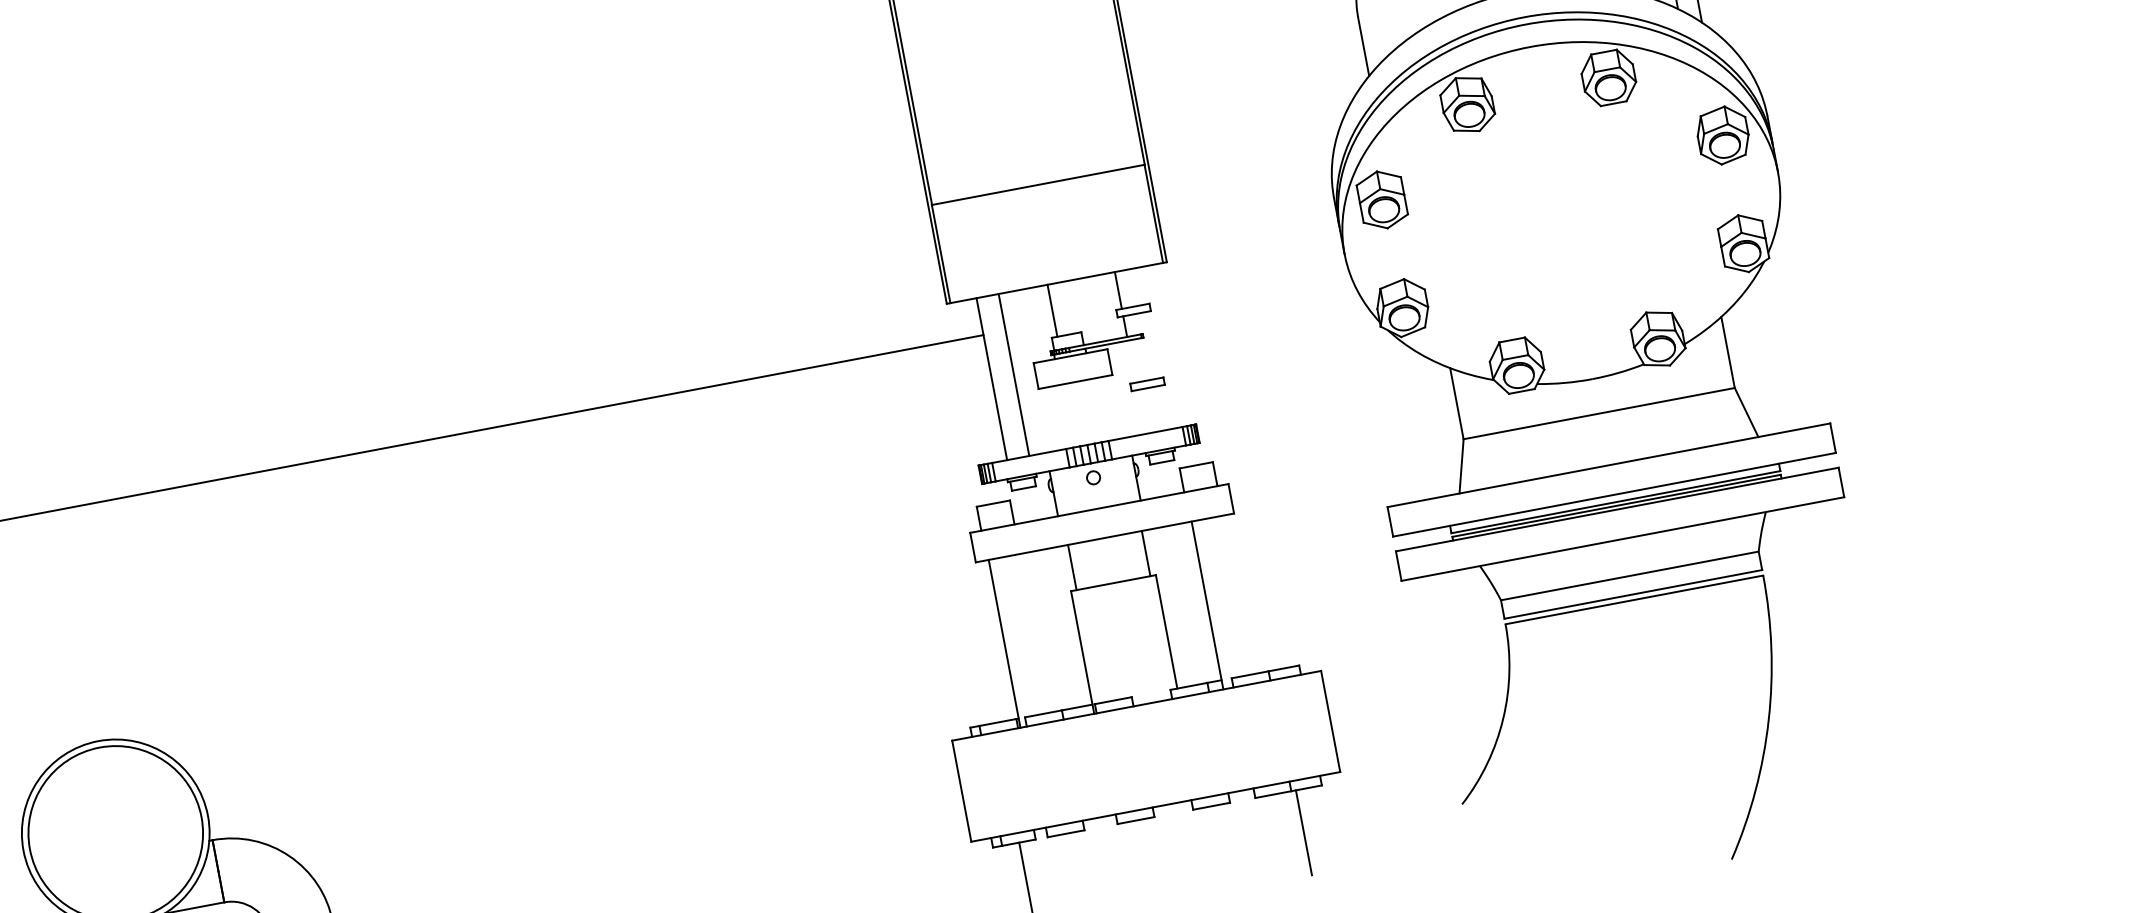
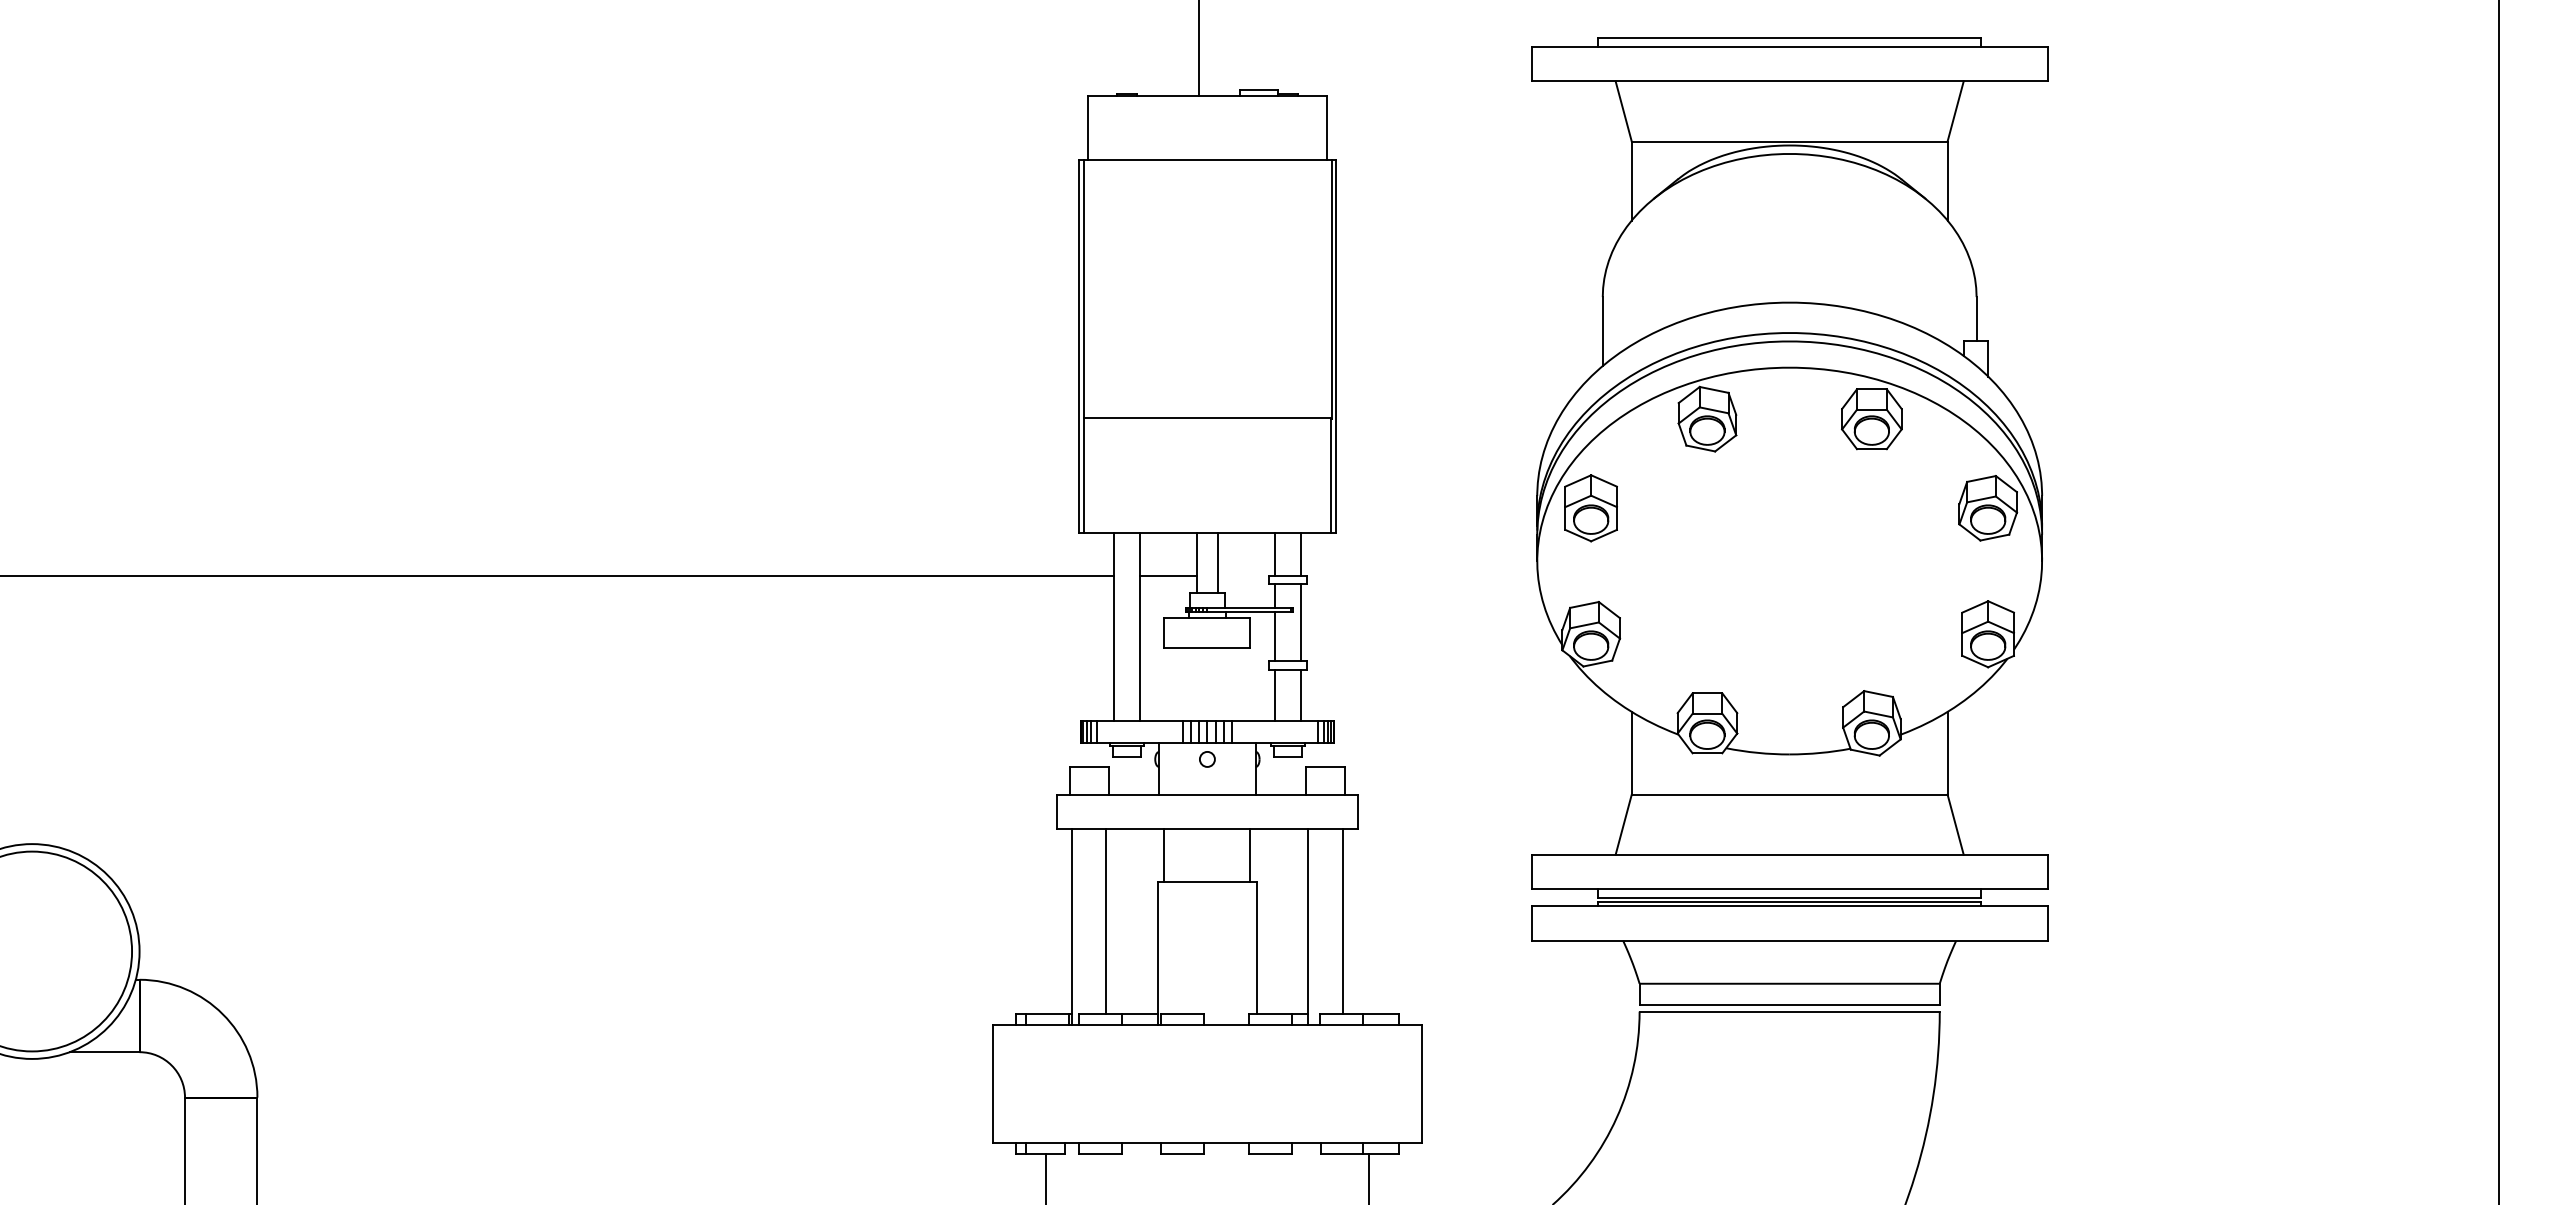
line: (1140, 285) -> (1300, 553), added
line: (1071, 306) -> (1218, 562), added
line: (1029, 326) -> (1167, 575), added
line: (1151, 345) -> (1300, 622), added
line: (1132, 361) -> (1275, 636), added
line: (1163, 407) -> (1300, 695), added
line: (1141, 411) -> (1275, 695), added
line: (1235, 595) -> (1342, 921), added
line: (1033, 633) -> (1106, 921), added

